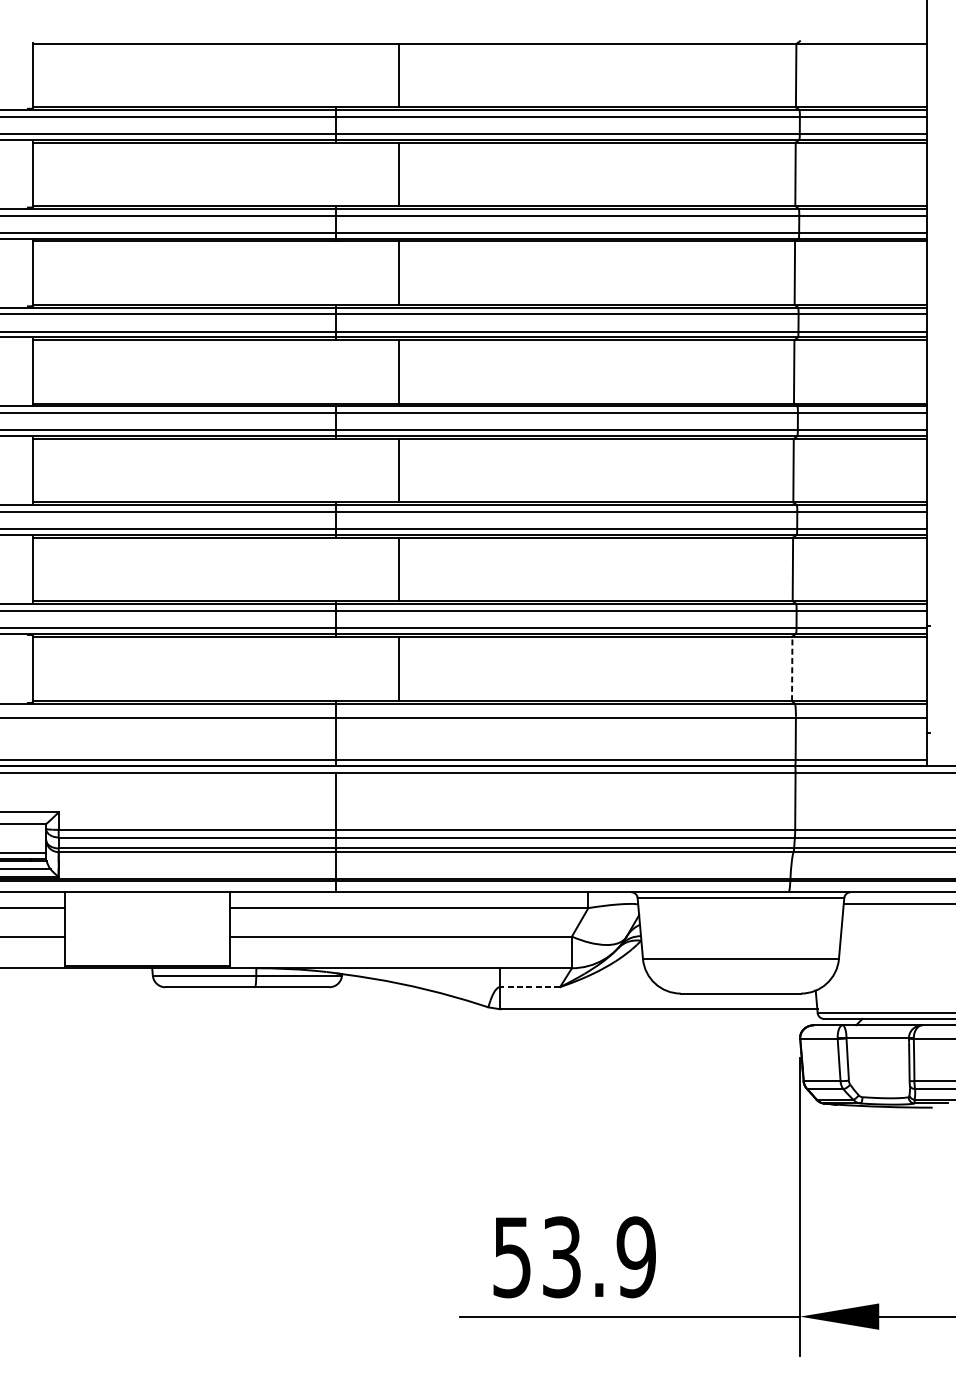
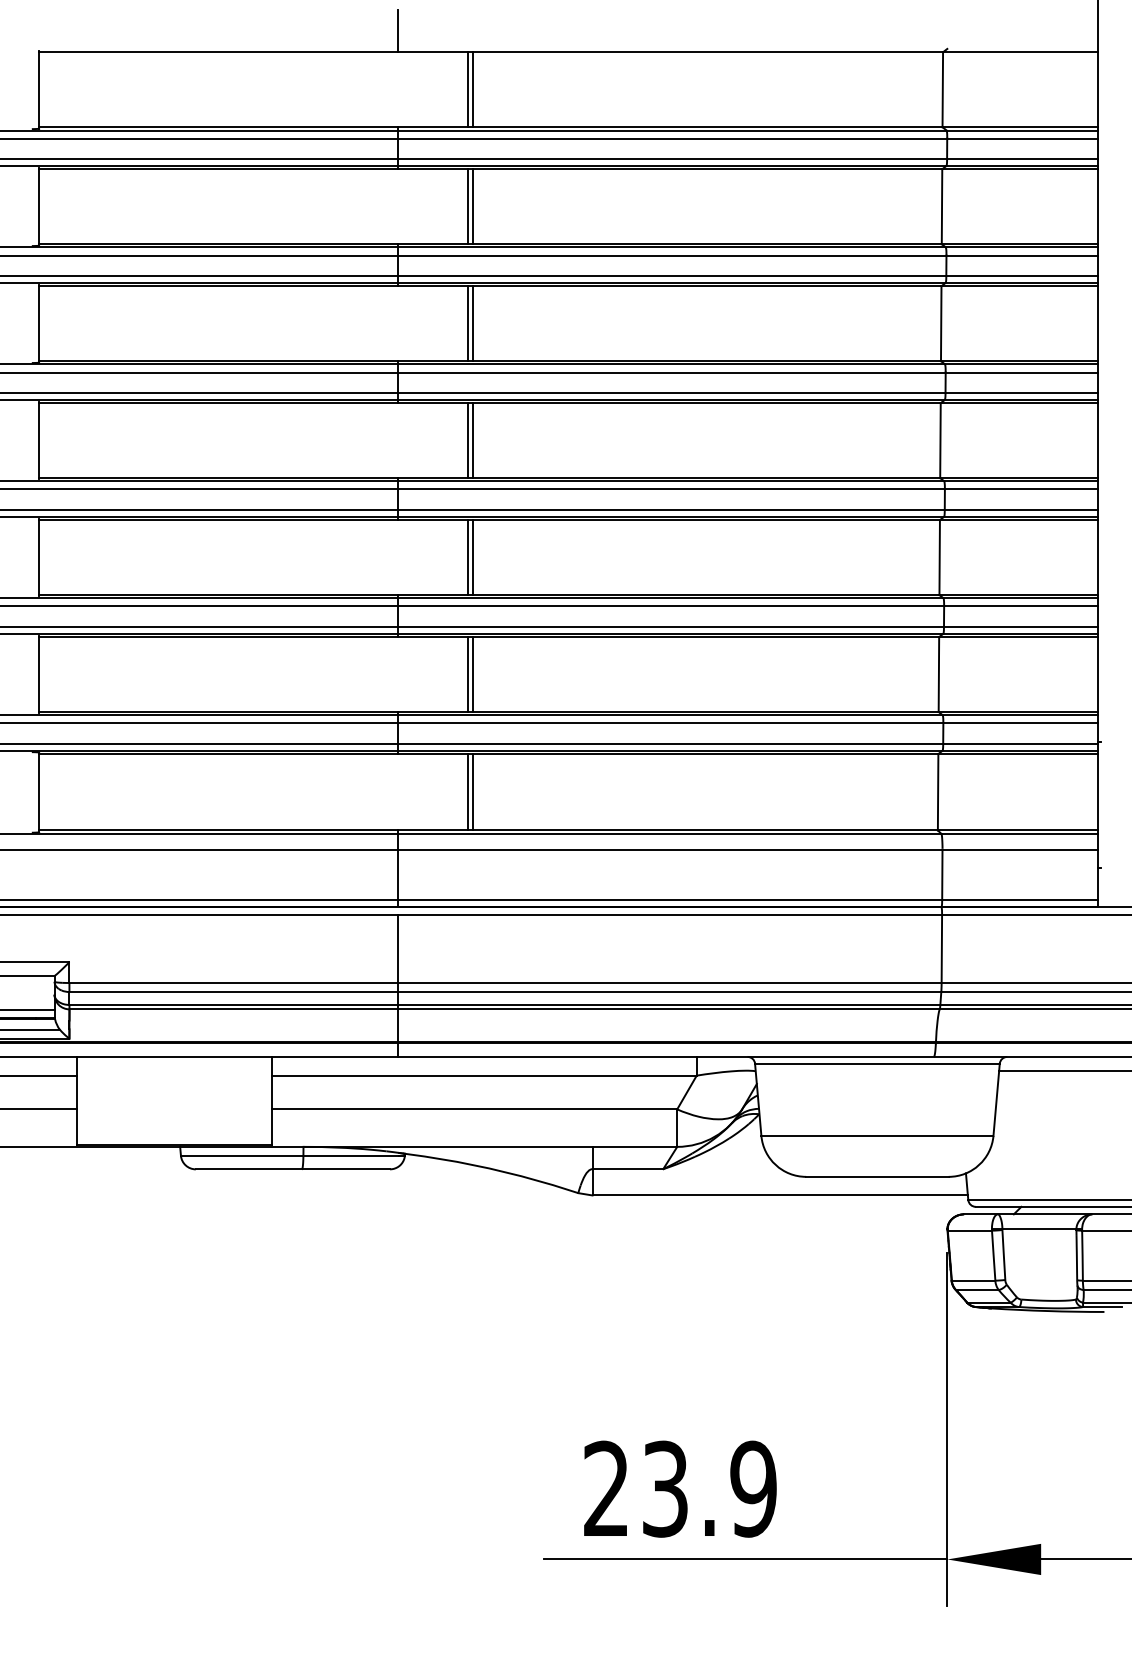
line: (335, 26) -> (397, 31), added
line: (395, 75) -> (468, 89), added
line: (395, 174) -> (468, 206), added
line: (395, 273) -> (468, 323), added
line: (395, 371) -> (468, 440), added
line: (395, 470) -> (468, 557), added
line: (395, 569) -> (468, 674), added
line: (792, 668) -> (938, 791), dashed -> solid
line: (395, 669) -> (468, 792), added
line: (529, 987) -> (627, 1169), dashed -> solid
text: (512, 1256) -> (606, 1488), 53.9 -> 23.9

